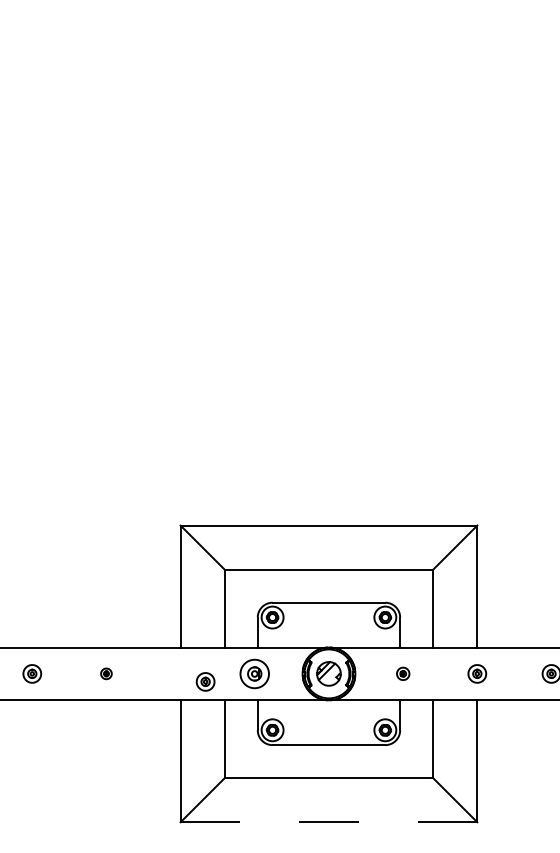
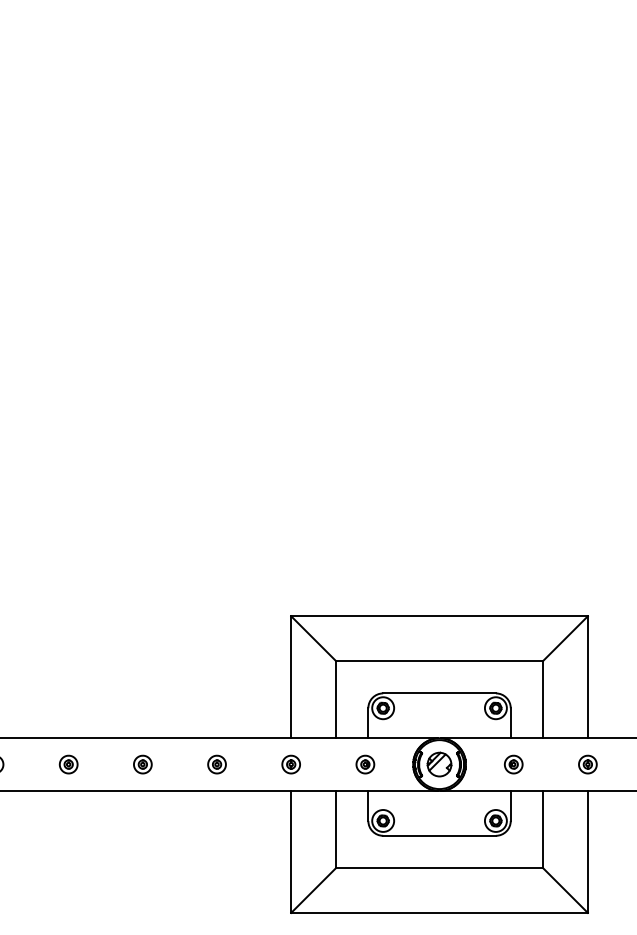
part: (105, 673) -> (216, 764), size x1.67
part: (254, 673) -> (365, 764), size x0.62
part: (402, 673) -> (513, 764), size x1.43
part: (204, 681) -> (290, 764), moved
line: (329, 821) -> (440, 912), dashed -> solid

